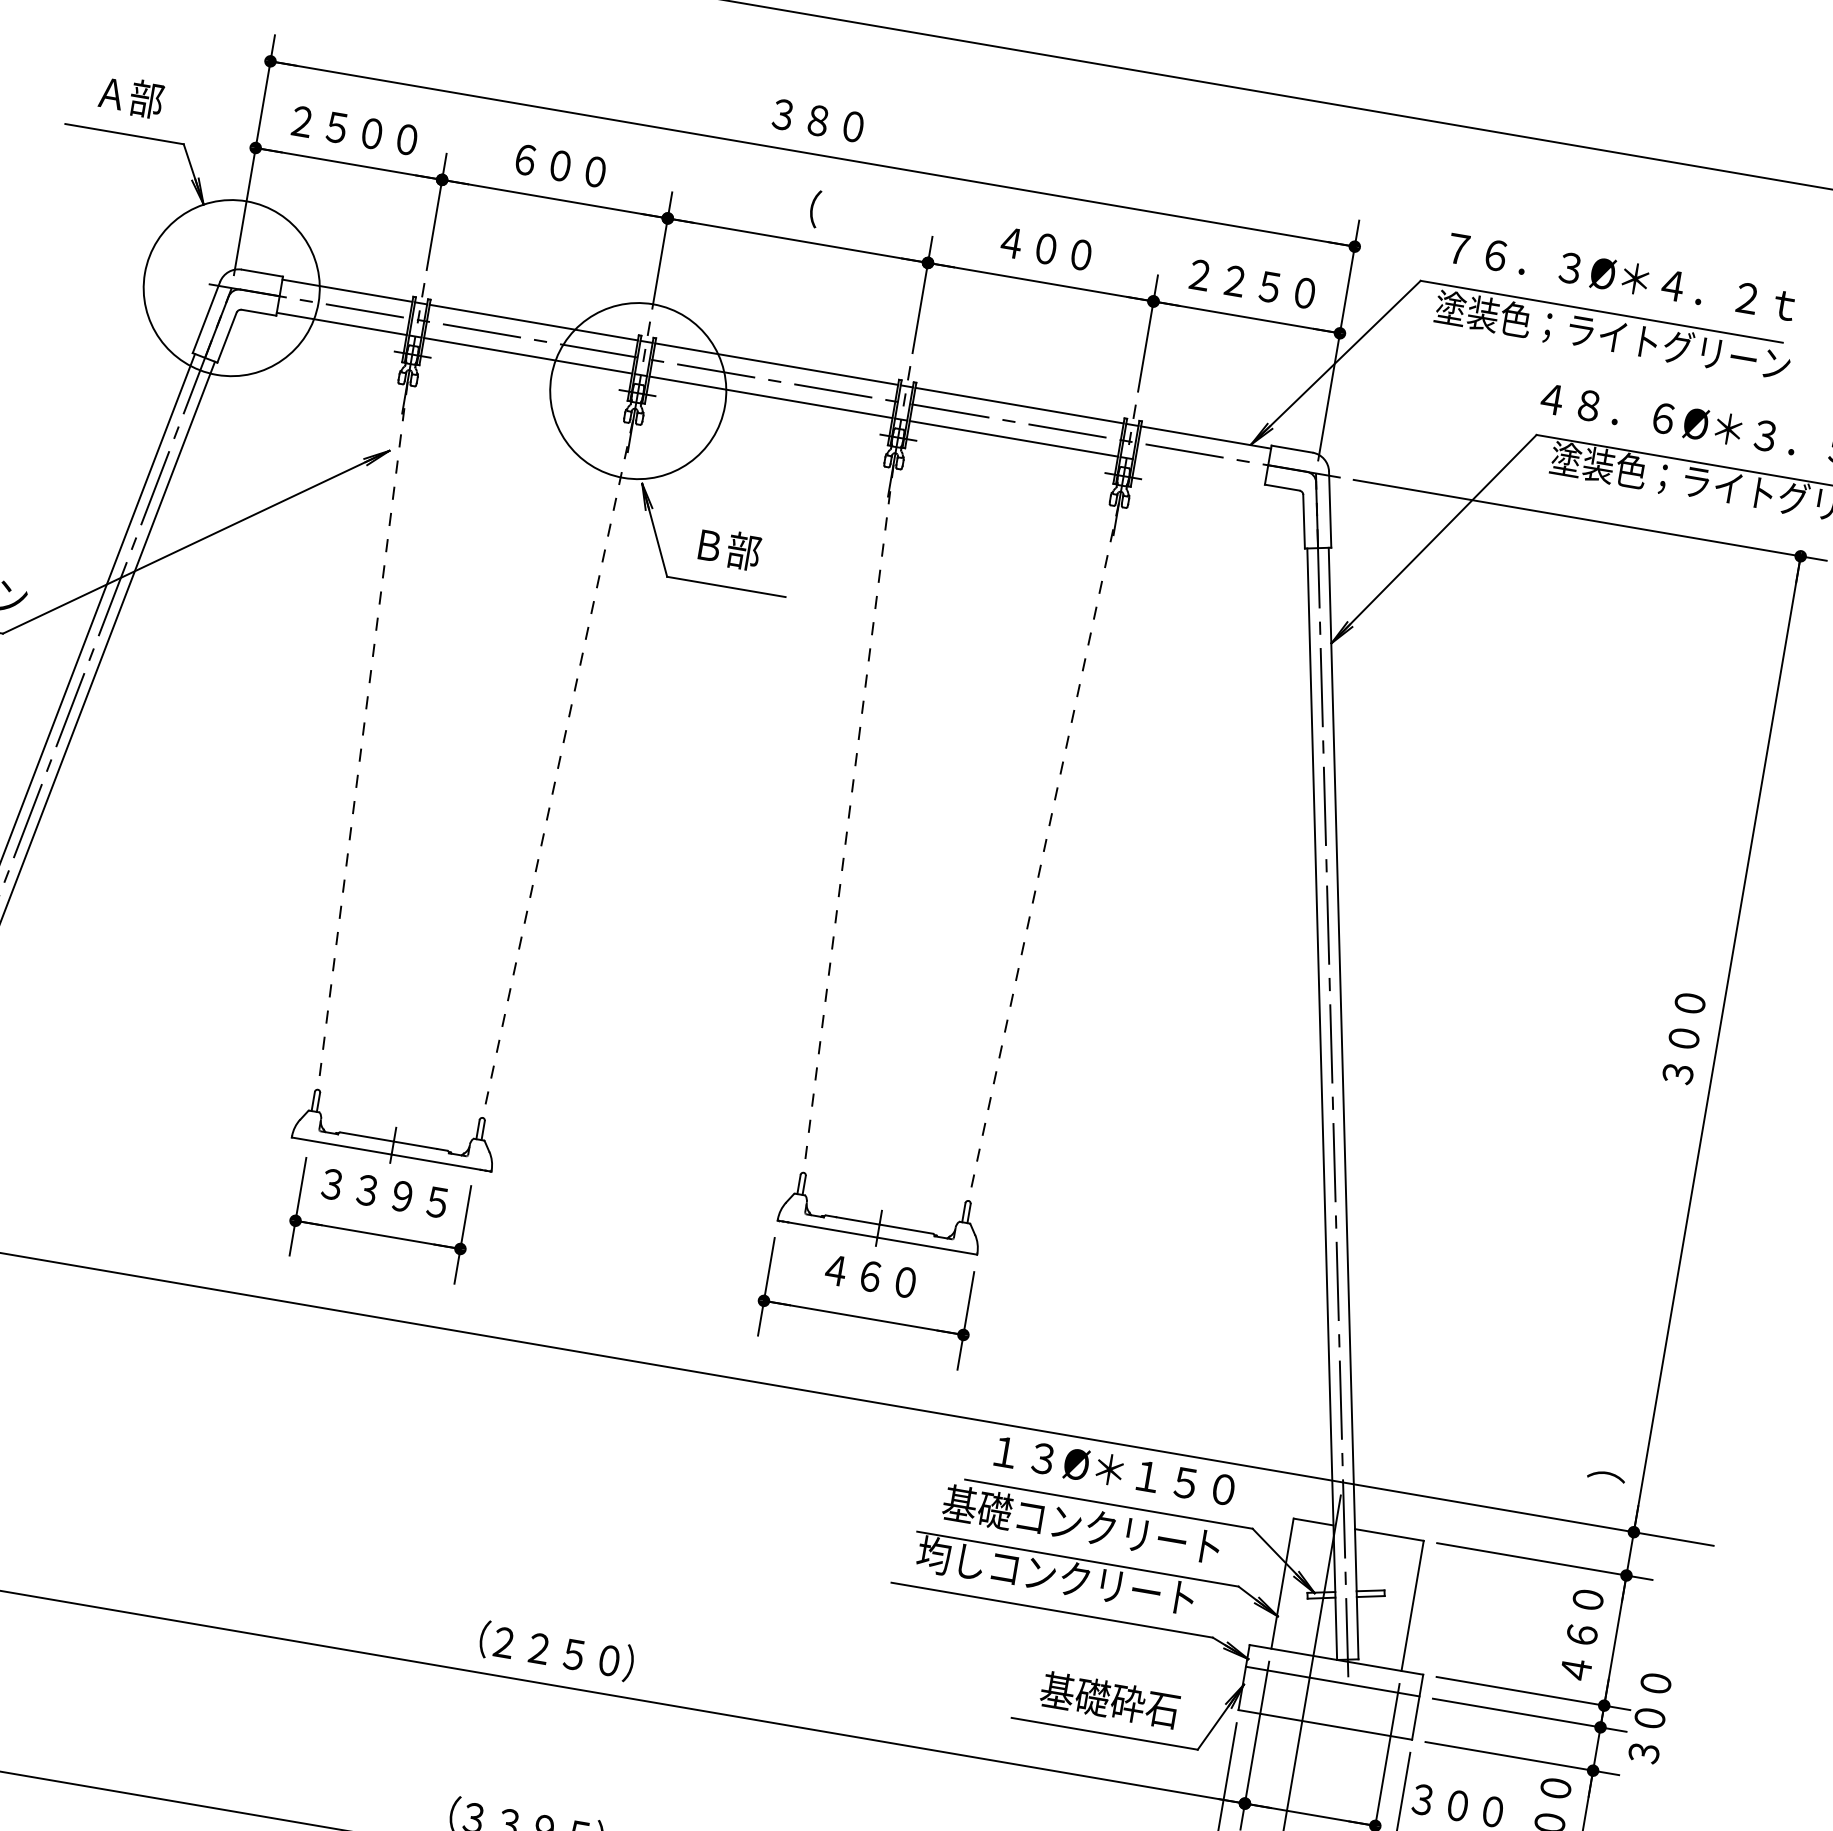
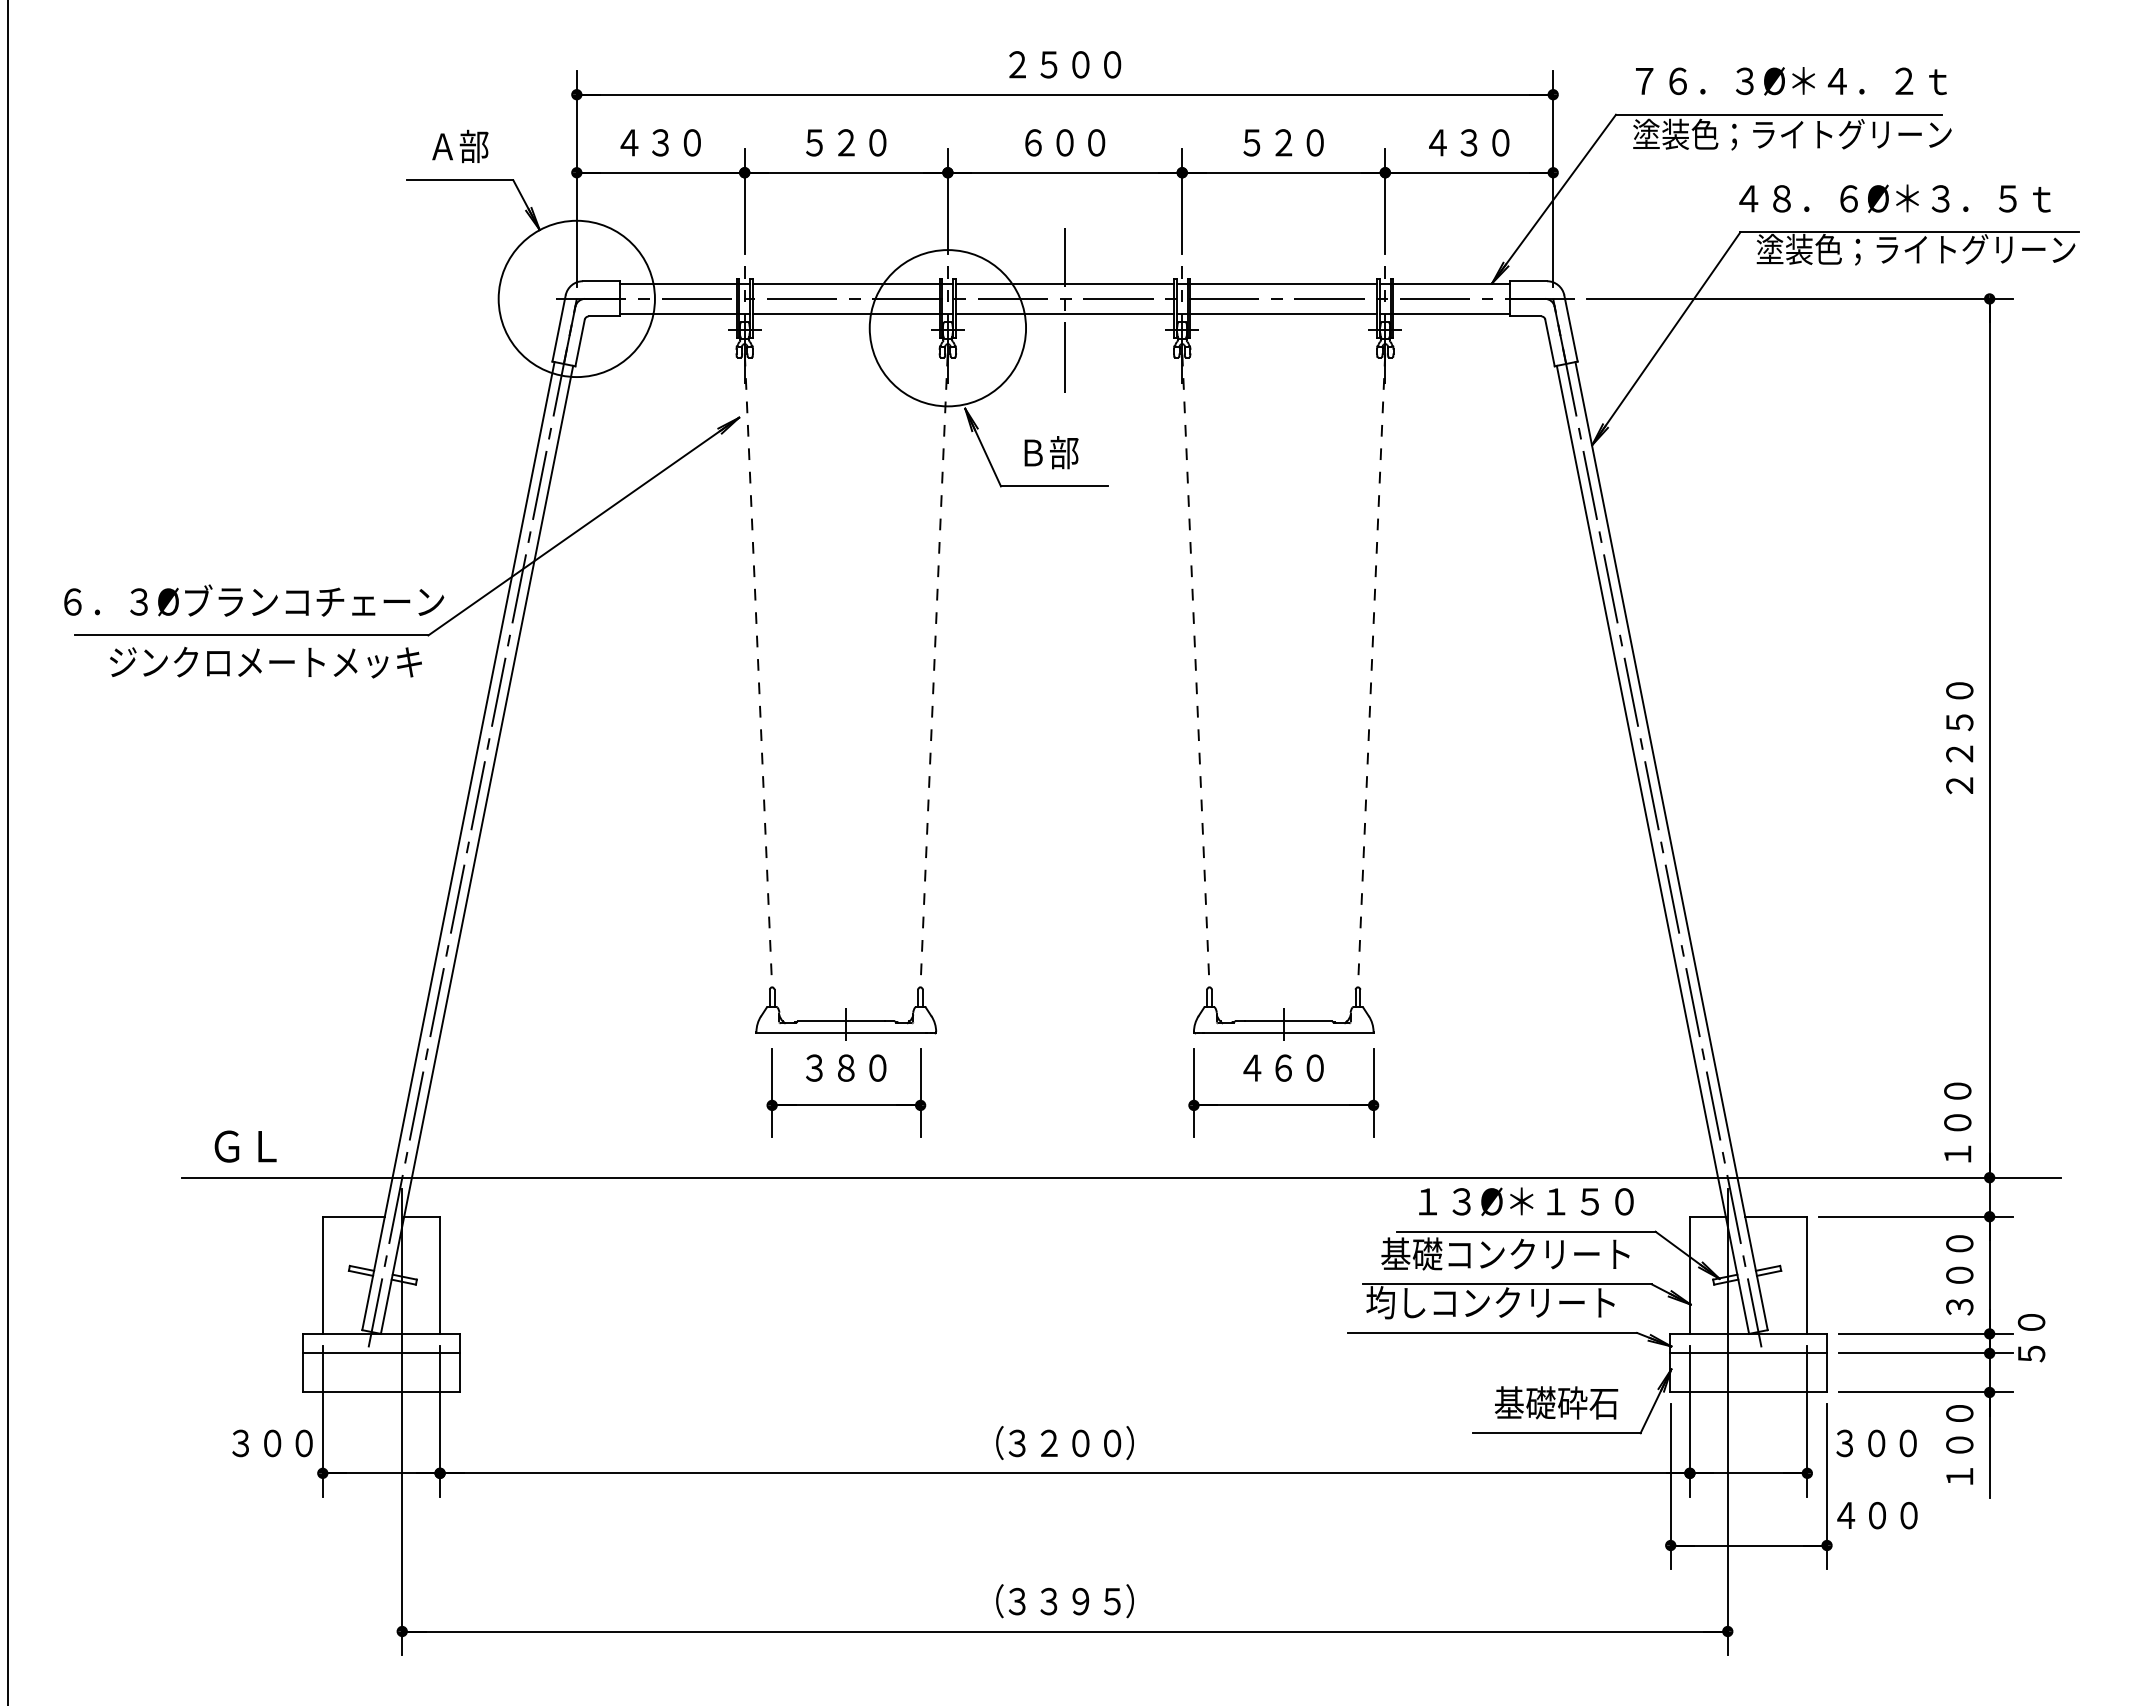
text: (818, 120) -> (1065, 64), ３８０ -> ２５００
text: (354, 130) -> (660, 142), ２５００ -> ４３０
text: (543, 162) -> (830, 142), ６００ -> ５２０
text: (804, 207) -> (1065, 142), （ -> ６００
text: (1028, 245) -> (1267, 142), ４００ -> ５２０
text: (1252, 283) -> (1469, 142), ２２５０ -> ４３０
line: (772, 392) -> (1065, 309), added
line: (1200, 470) -> (1451, 313), added
text: (1683, 1038) -> (1959, 738), ３００ -> ２２５０
text: (384, 1192) -> (845, 1067), ３３９５ -> ３８０
text: (1608, 1464) -> (1957, 1122), ） -> １００
text: (538, 1648) -> (1048, 1443), ２２５０ -> ３２００
text: (1578, 1651) -> (1959, 1290), ４６０ -> ３００
text: (1649, 1718) -> (2031, 1338), ３００ -> ５０

